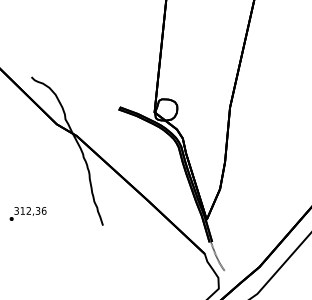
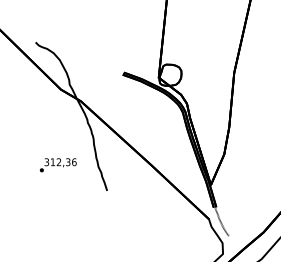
text: (27, 213) -> (57, 164), moved

